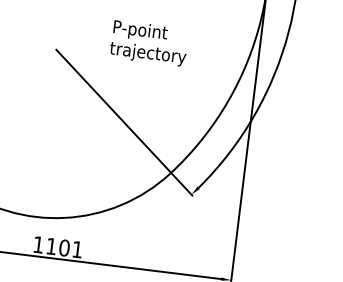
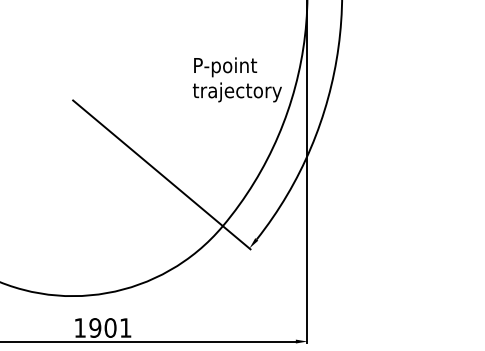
text: (148, 42) -> (236, 79), moved
text: (51, 246) -> (95, 327), 1101 -> 1901

